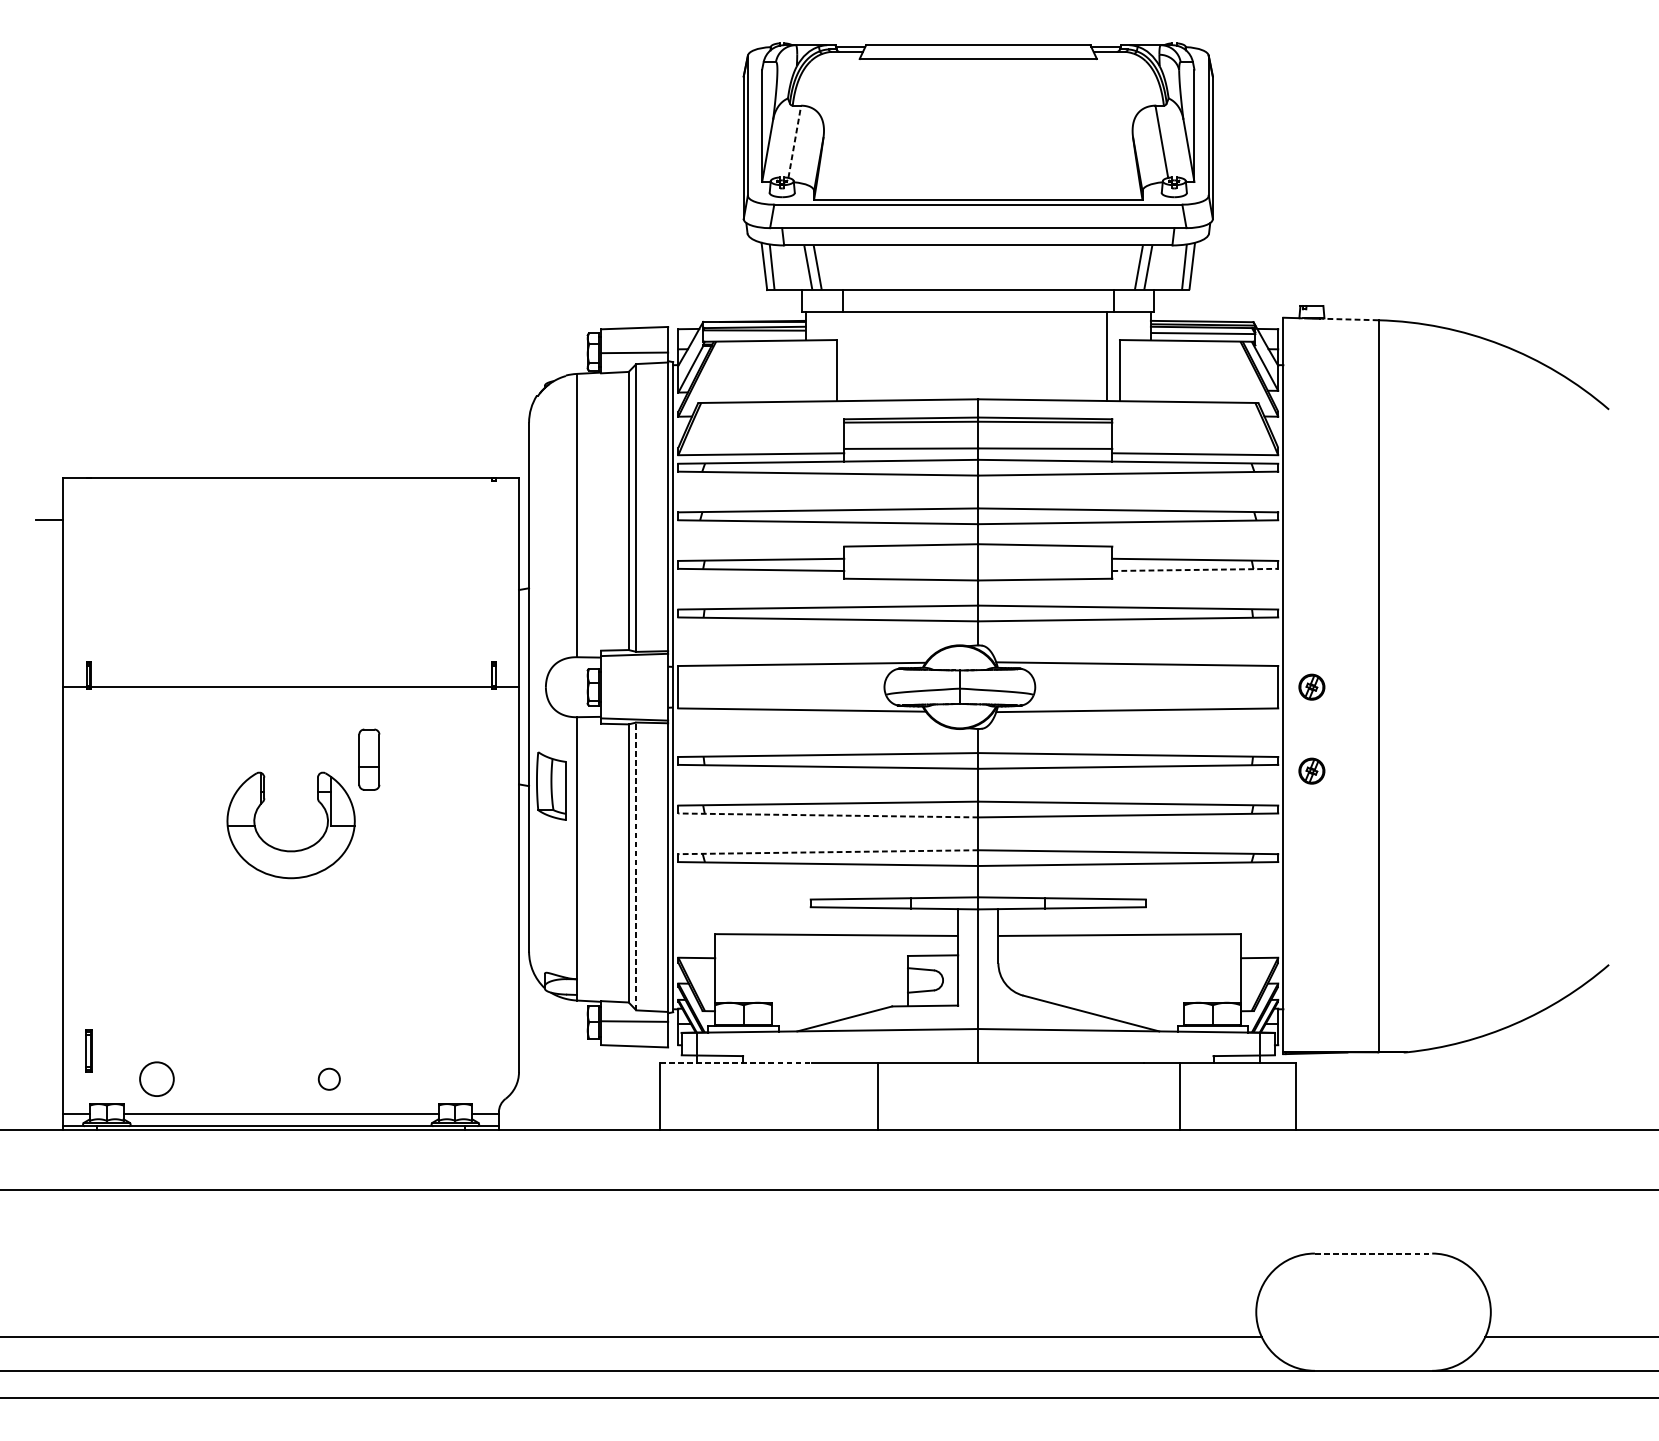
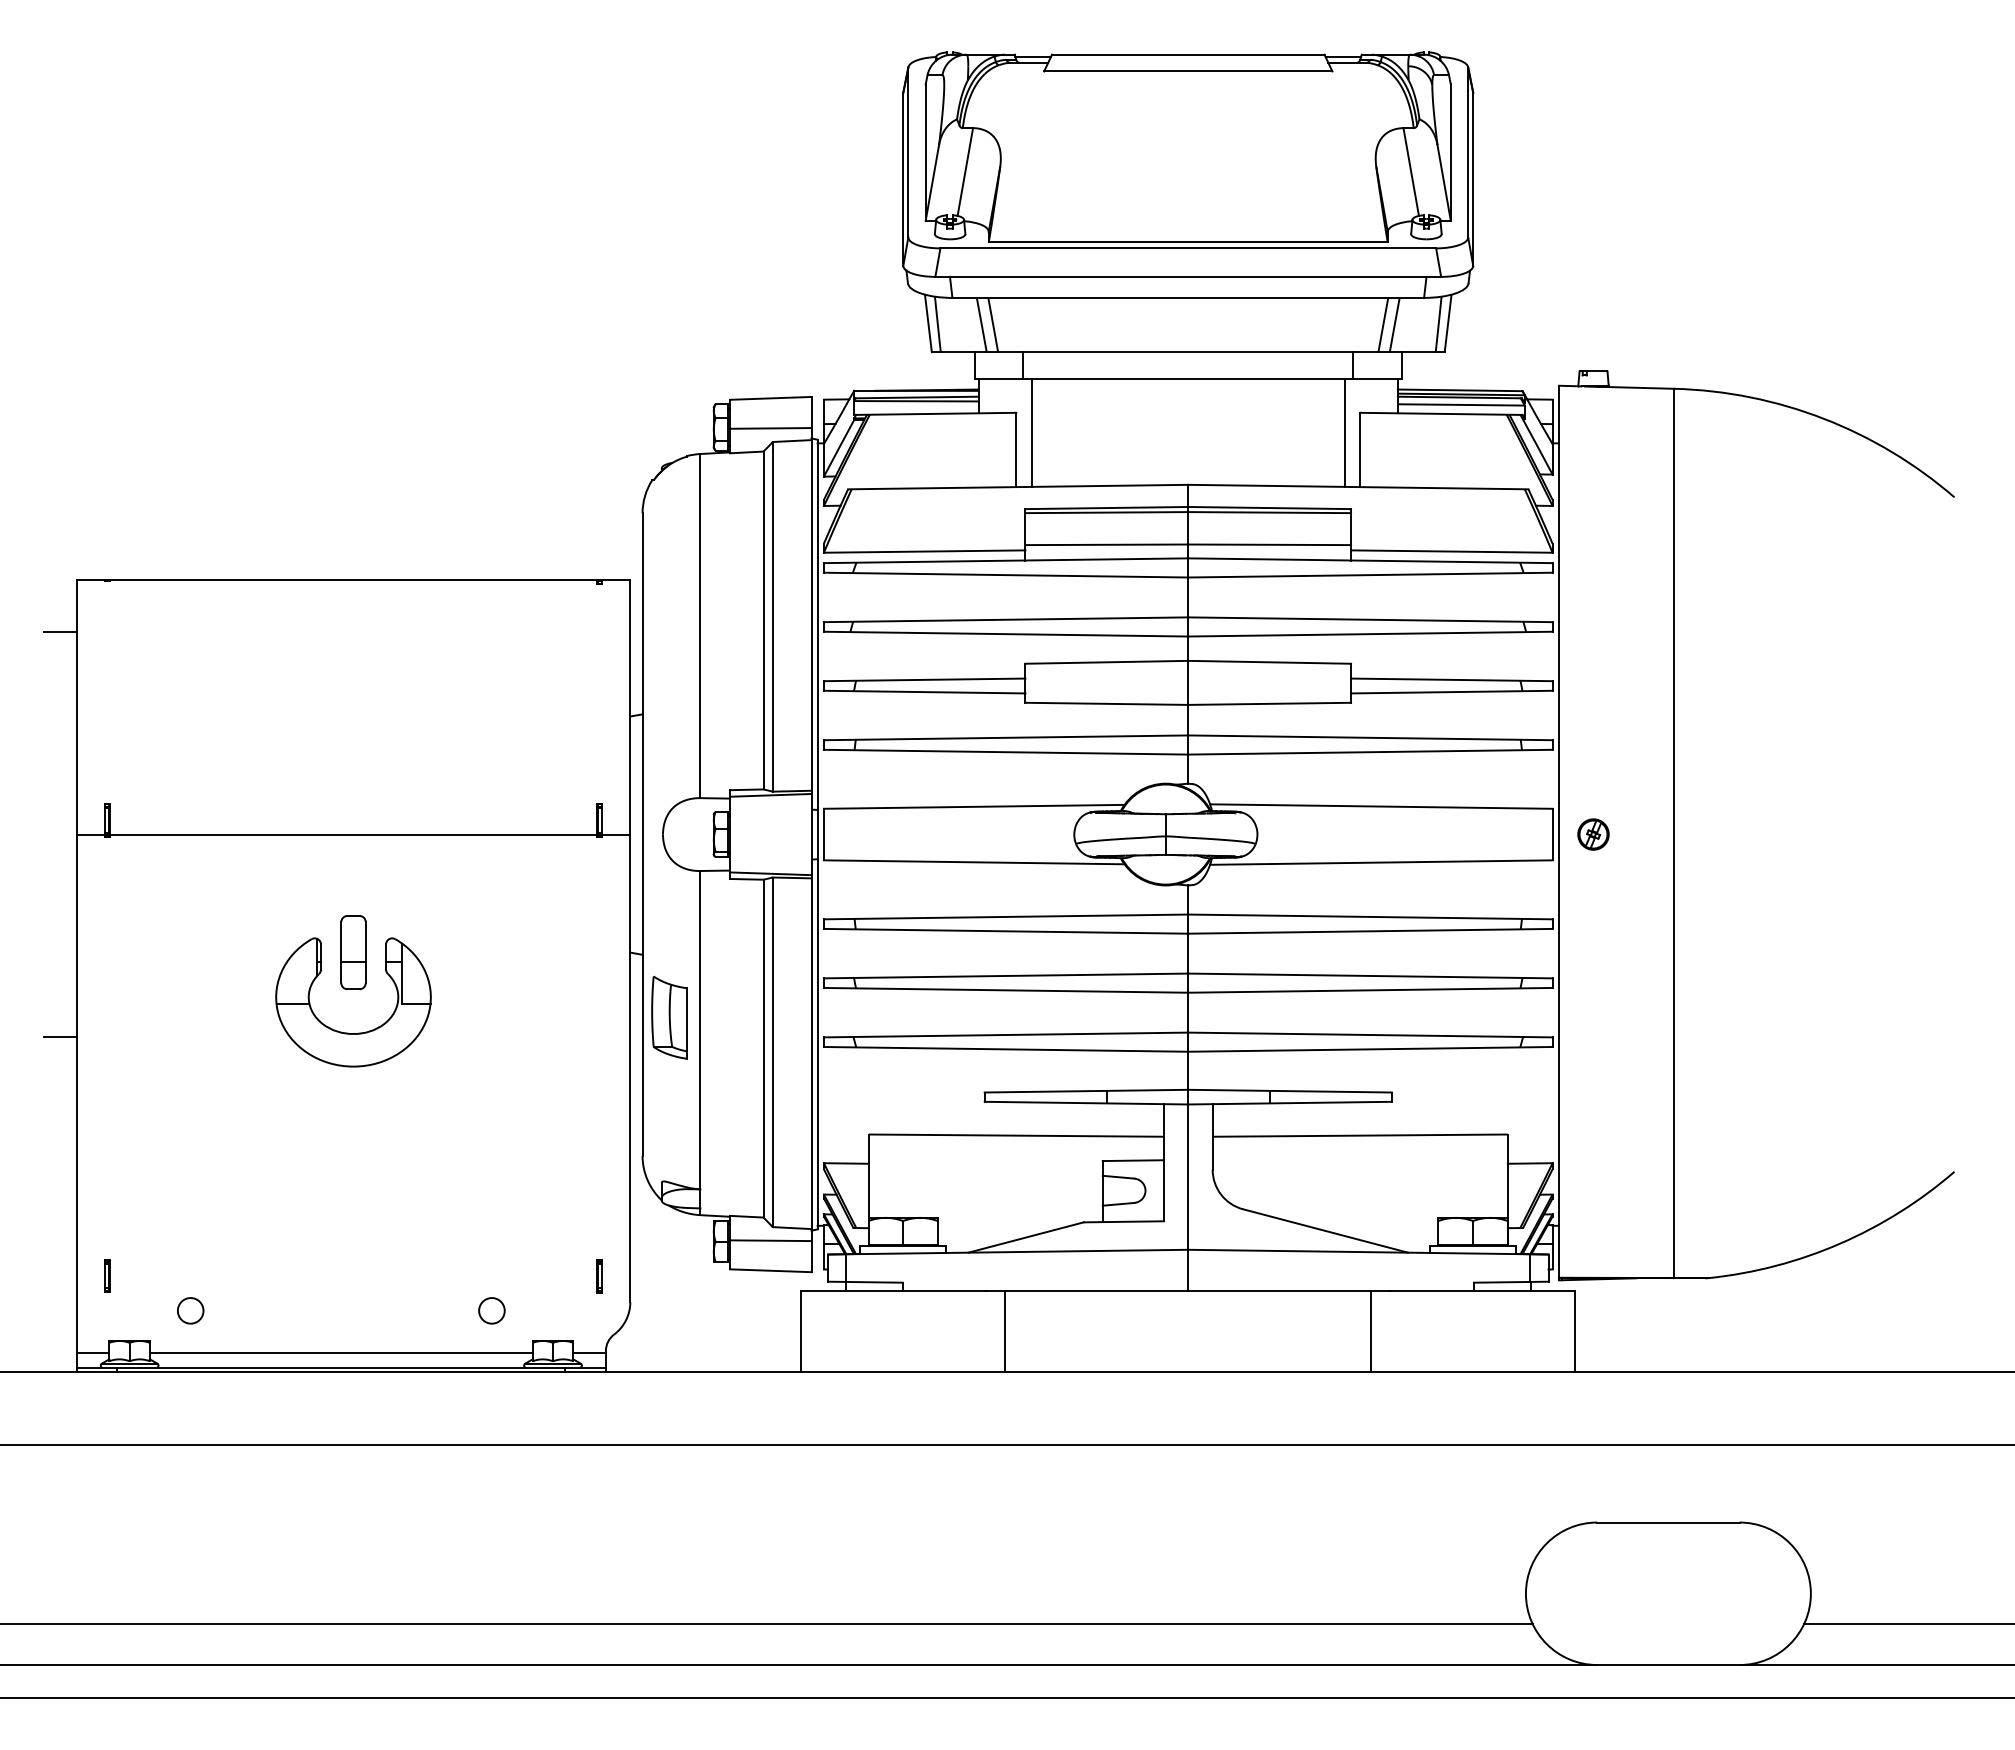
line: (794, 142) -> (965, 172), dashed -> solid
line: (1349, 319) -> (1639, 387), dashed -> solid
line: (849, 356) -> (1031, 432), added
line: (1195, 570) -> (1451, 692), dashed -> solid
part: (369, 759) -> (353, 952), moved
part: (1311, 771) -> (1593, 936), removed
part: (551, 785) -> (669, 1017), moved
line: (827, 815) -> (1005, 990), dashed -> solid
line: (827, 852) -> (1005, 1035), dashed -> solid
line: (49, 854) -> (60, 1037), added
line: (636, 866) -> (772, 1052), dashed -> solid
part: (88, 1050) -> (107, 1275), size x0.62
part: (493, 1051) -> (599, 1276), added
line: (735, 1062) -> (893, 1290), dashed -> solid
circle: (156, 1079) -> (190, 1310), size x0.62
circle: (328, 1079) -> (491, 1310), moved
line: (878, 1095) -> (1004, 1330), moved
line: (1180, 1095) -> (1371, 1330), moved
line: (1373, 1253) -> (1668, 1522), dashed -> solid

